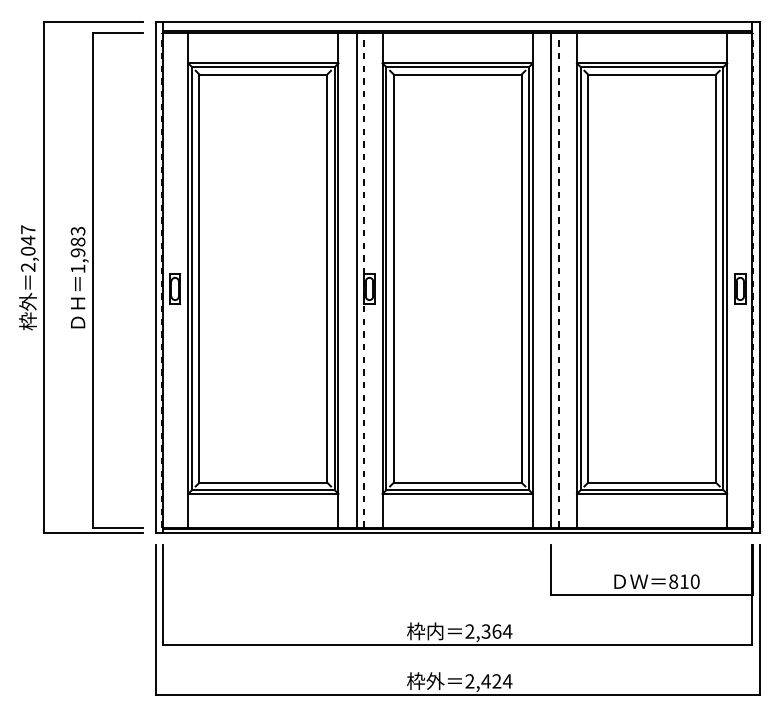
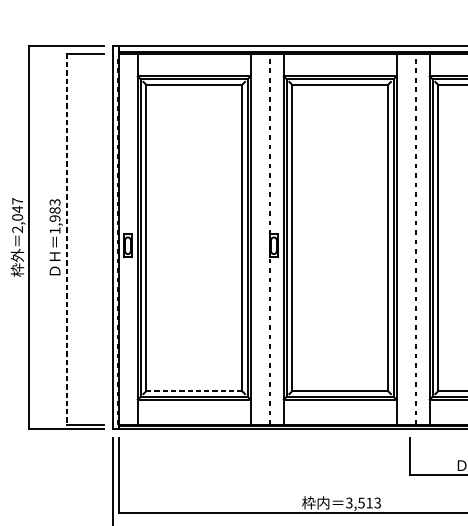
line: (356, 280) -> (264, 239), removed
line: (551, 280) -> (410, 239), removed
line: (93, 281) -> (66, 240), solid -> dashed
line: (263, 482) -> (194, 391), solid -> dashed
text: (488, 631) -> (363, 503), 2,364 -> 3,513

